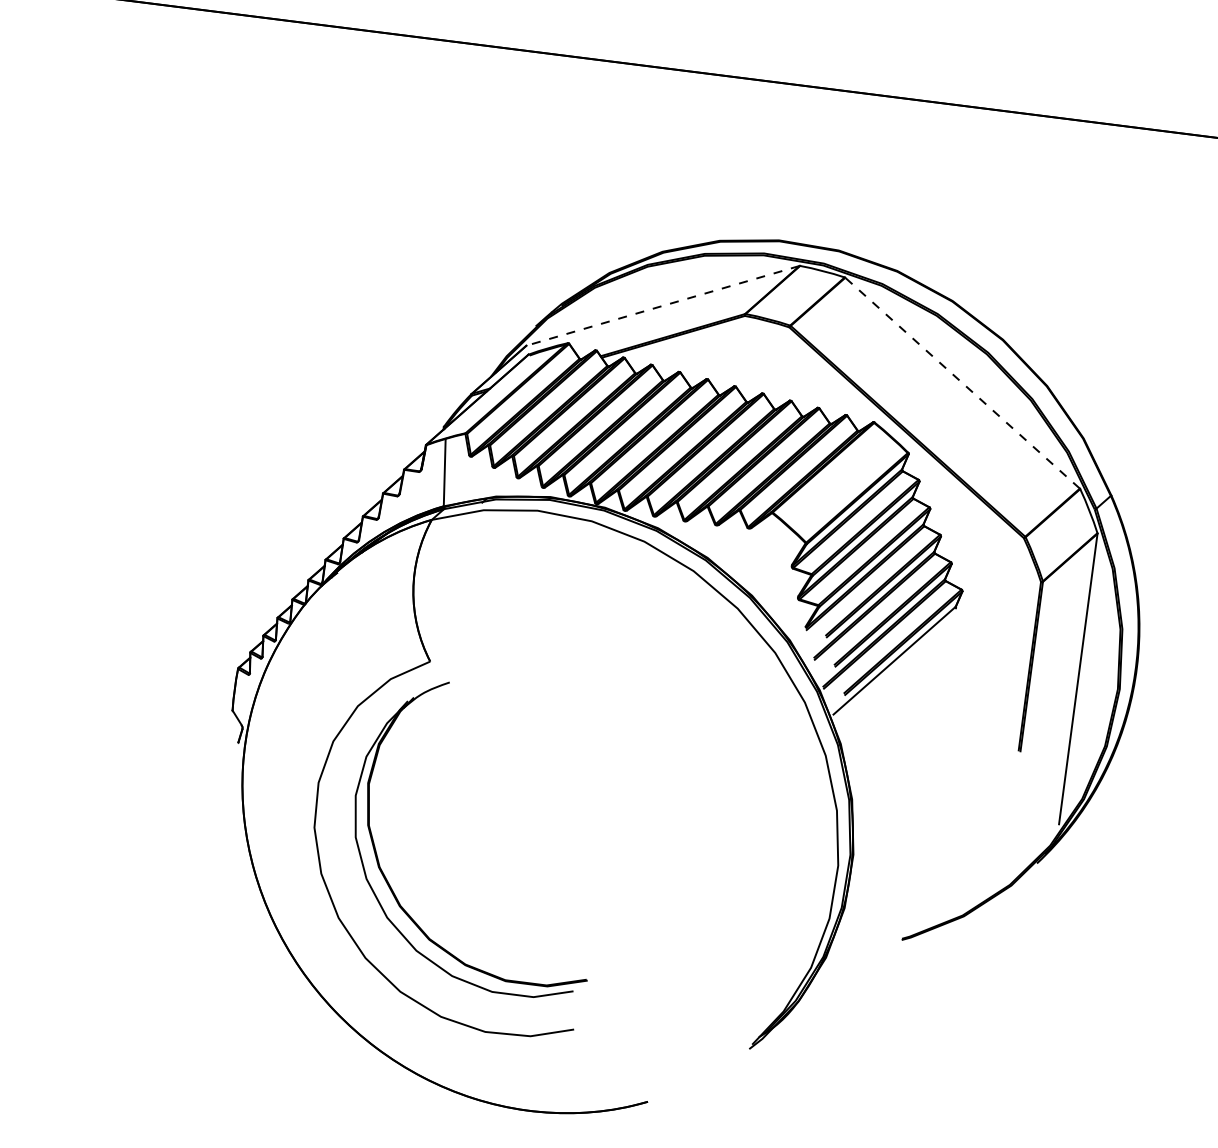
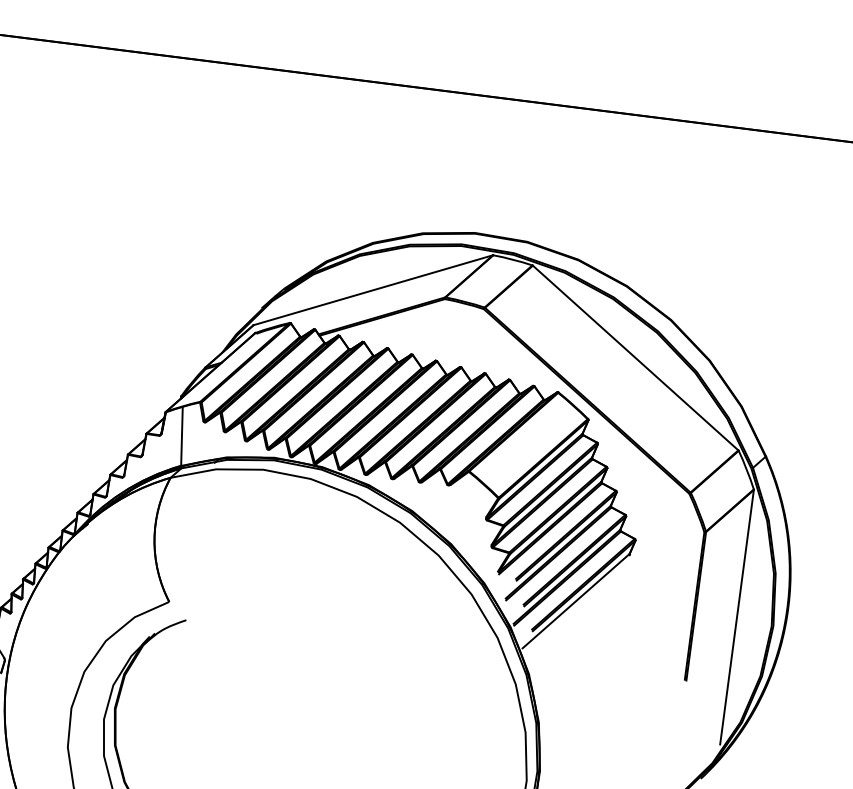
line: (662, 305) -> (372, 289), dashed -> solid
line: (962, 383) -> (635, 358), dashed -> solid

